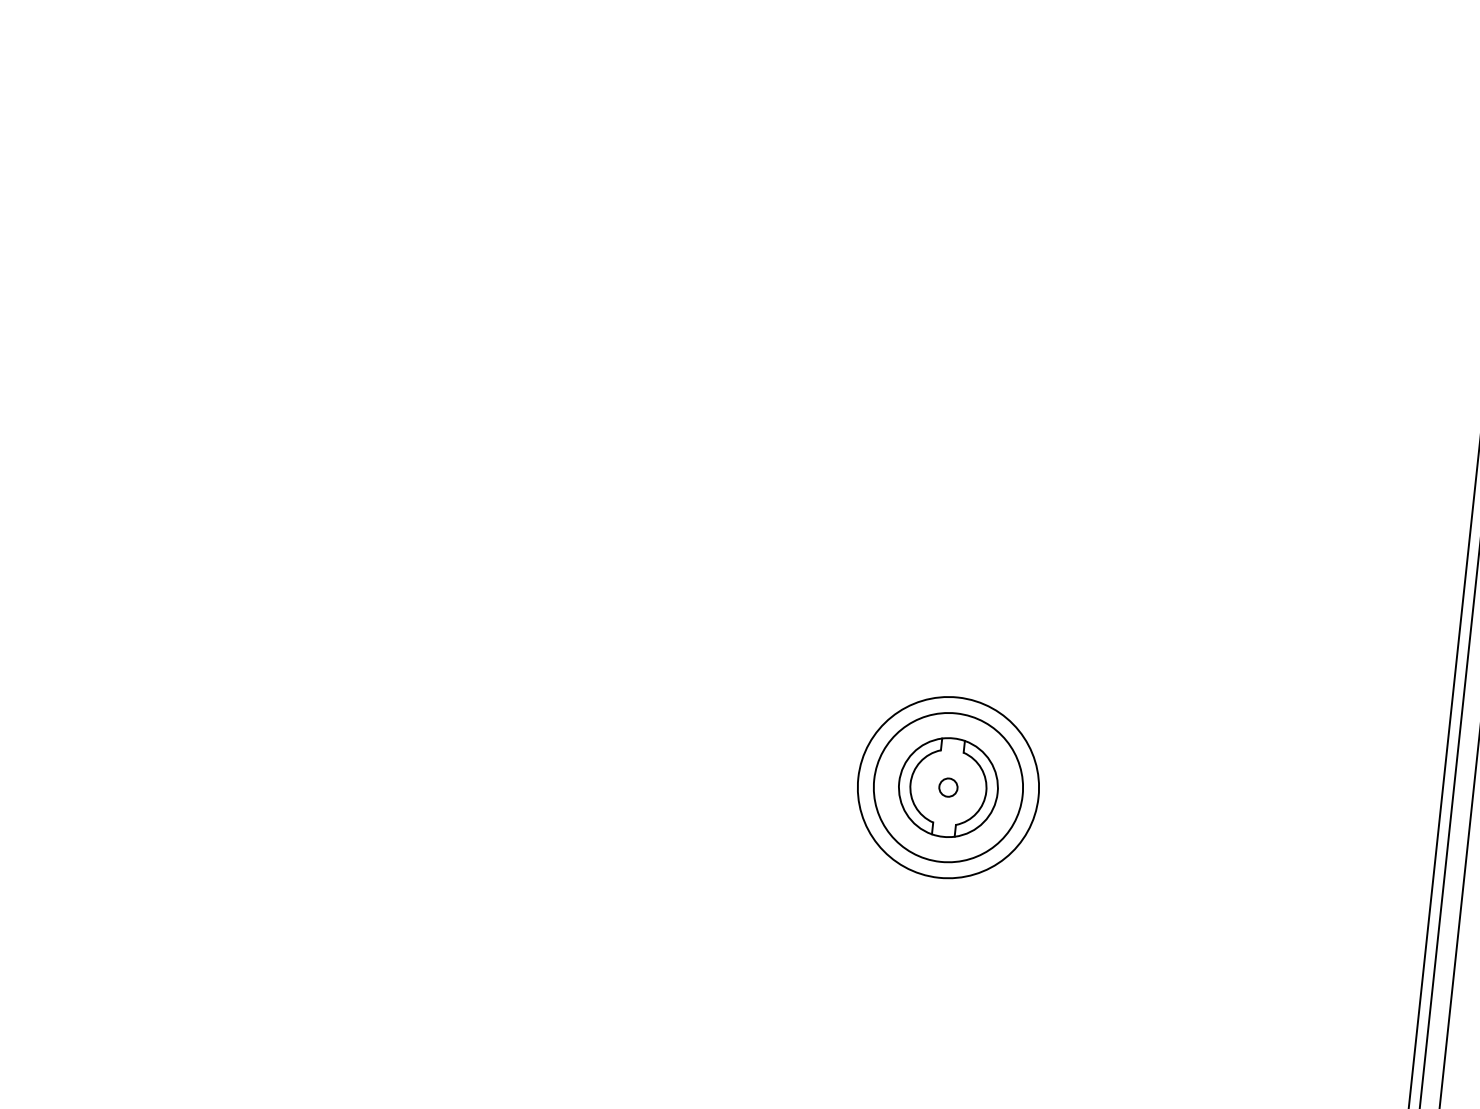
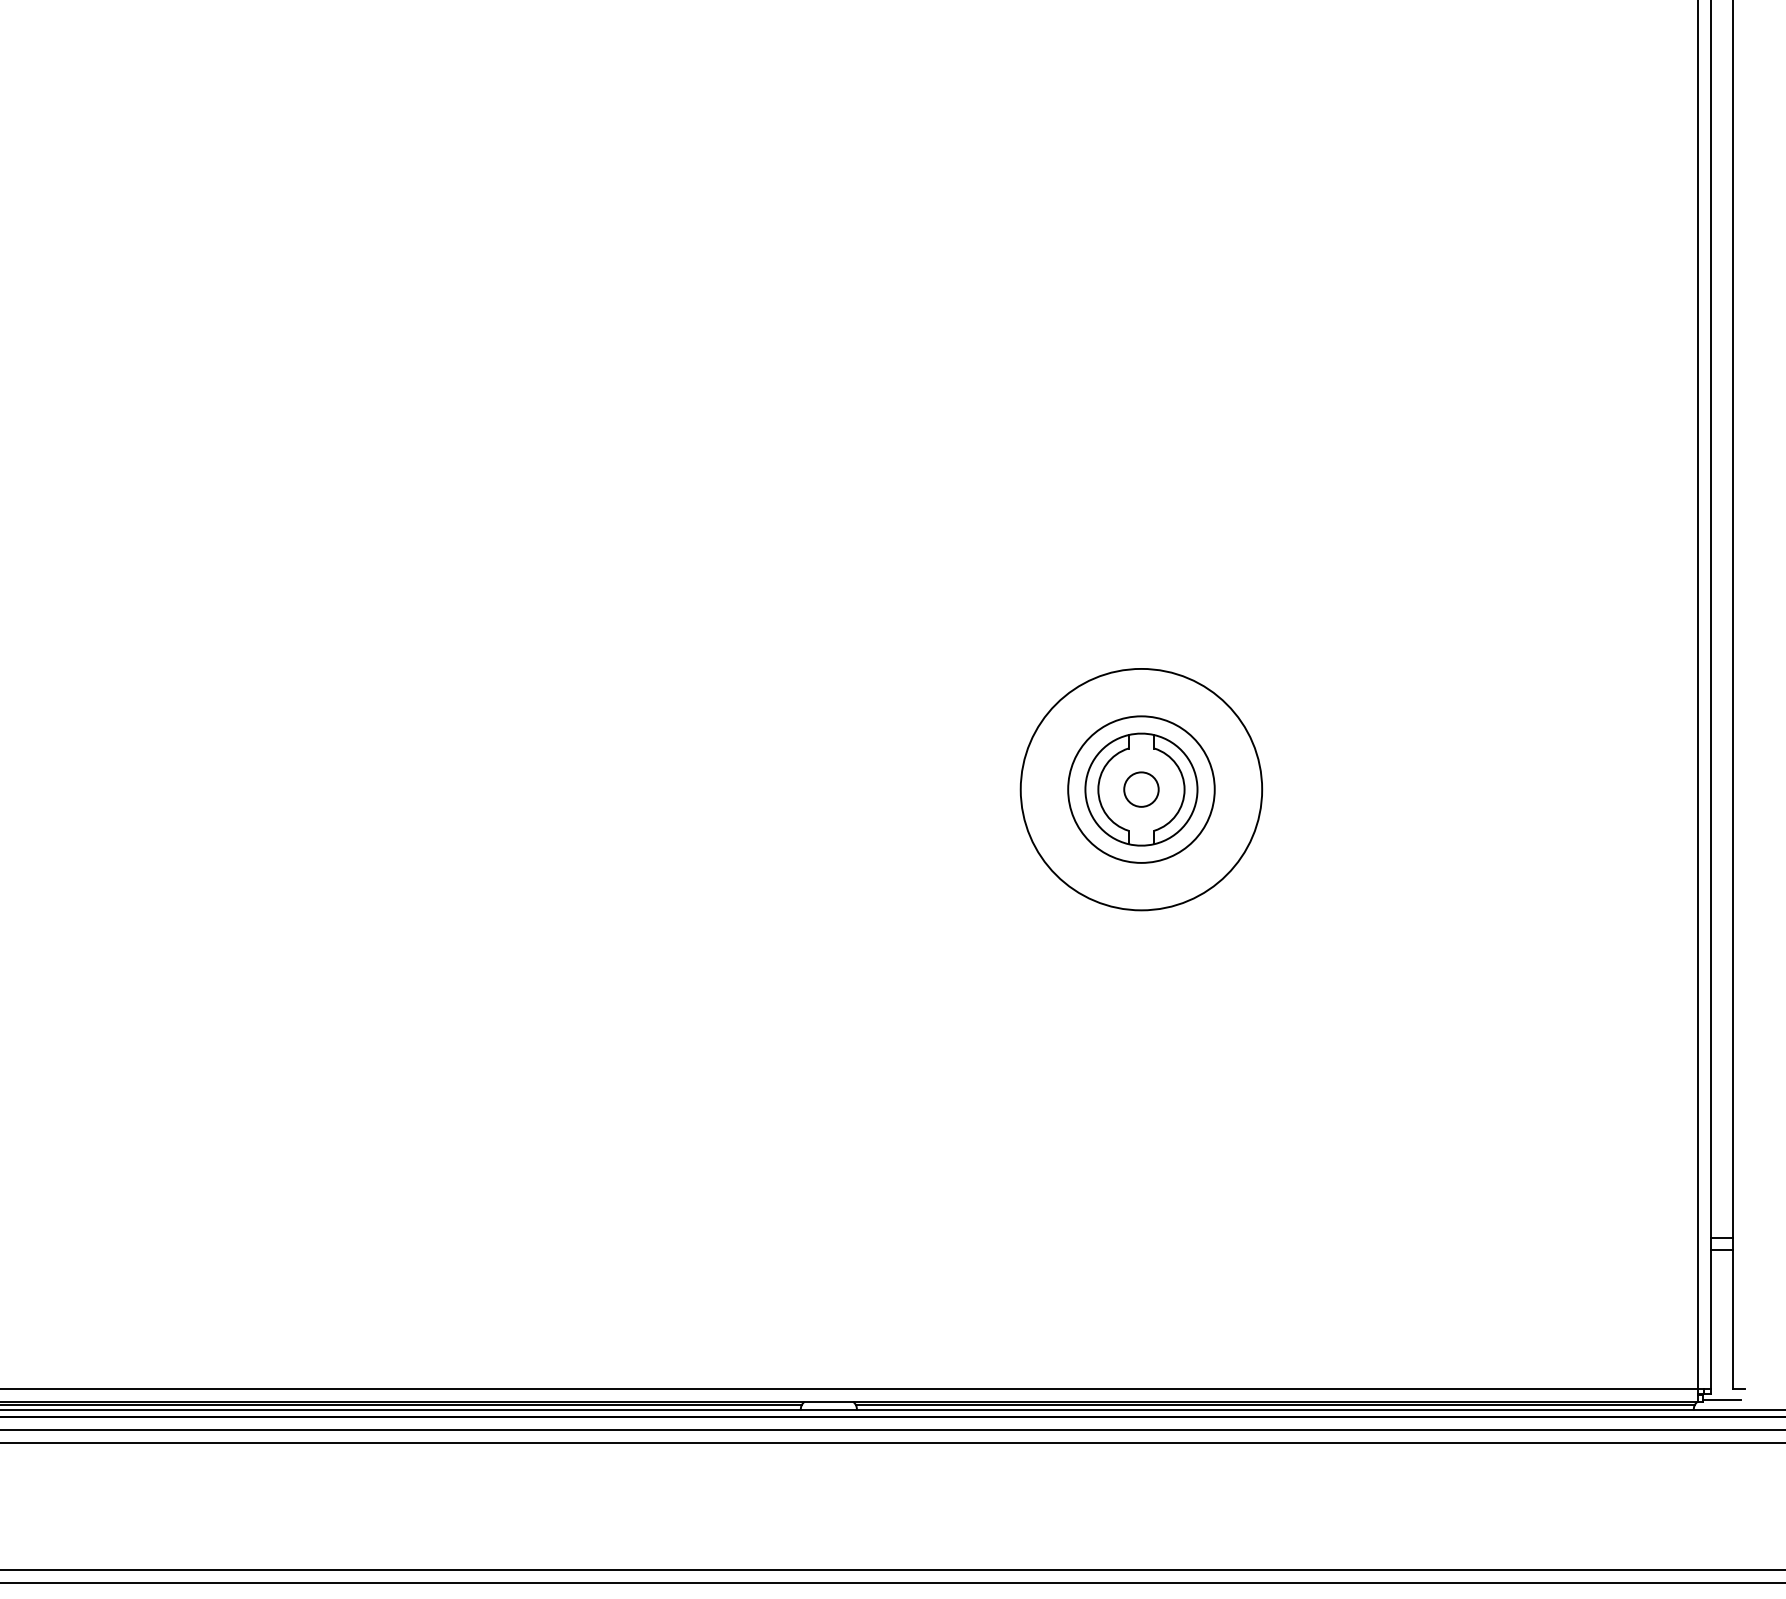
circle: (948, 787) -> (1141, 789), size x0.71
circle: (948, 787) -> (1141, 789), size x1.43
circle: (948, 787) -> (1141, 789), size x1.67

